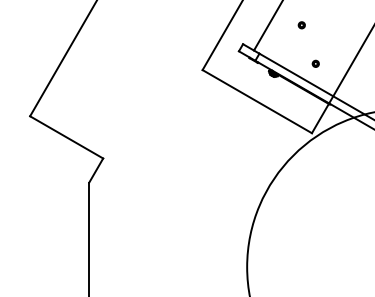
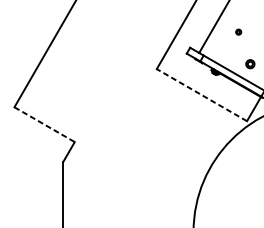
part: (315, 63) -> (249, 63), size x1.6
line: (256, 101) -> (201, 95), solid -> dashed
line: (67, 137) -> (45, 124), solid -> dashed

